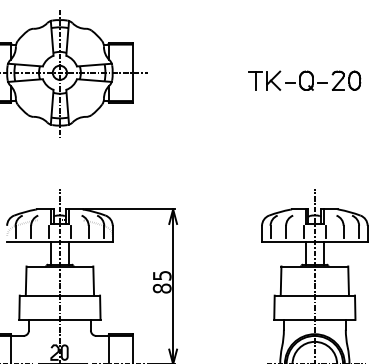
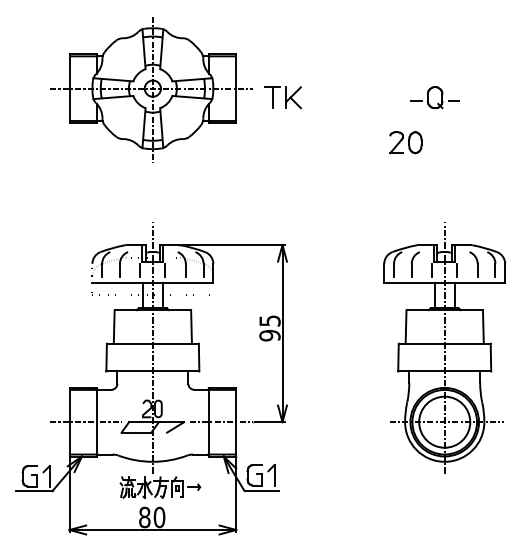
part: (263, 80) -> (282, 97), moved
part: (346, 80) -> (405, 142), moved
text: (161, 288) -> (269, 335), 85 -> 95

